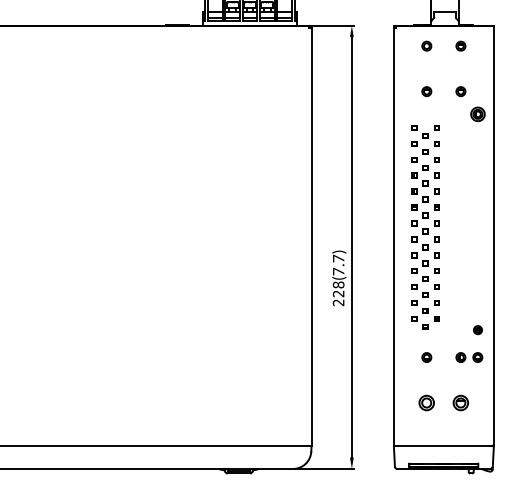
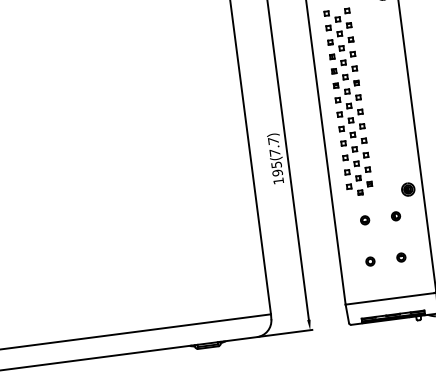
text: (338, 293) -> (277, 172), 228 -> 195
part: (477, 329) -> (407, 188), size x1.67
part: (477, 357) -> (411, 214), removed
part: (426, 402) -> (370, 261), size x0.62
part: (460, 402) -> (400, 257), size x0.62

